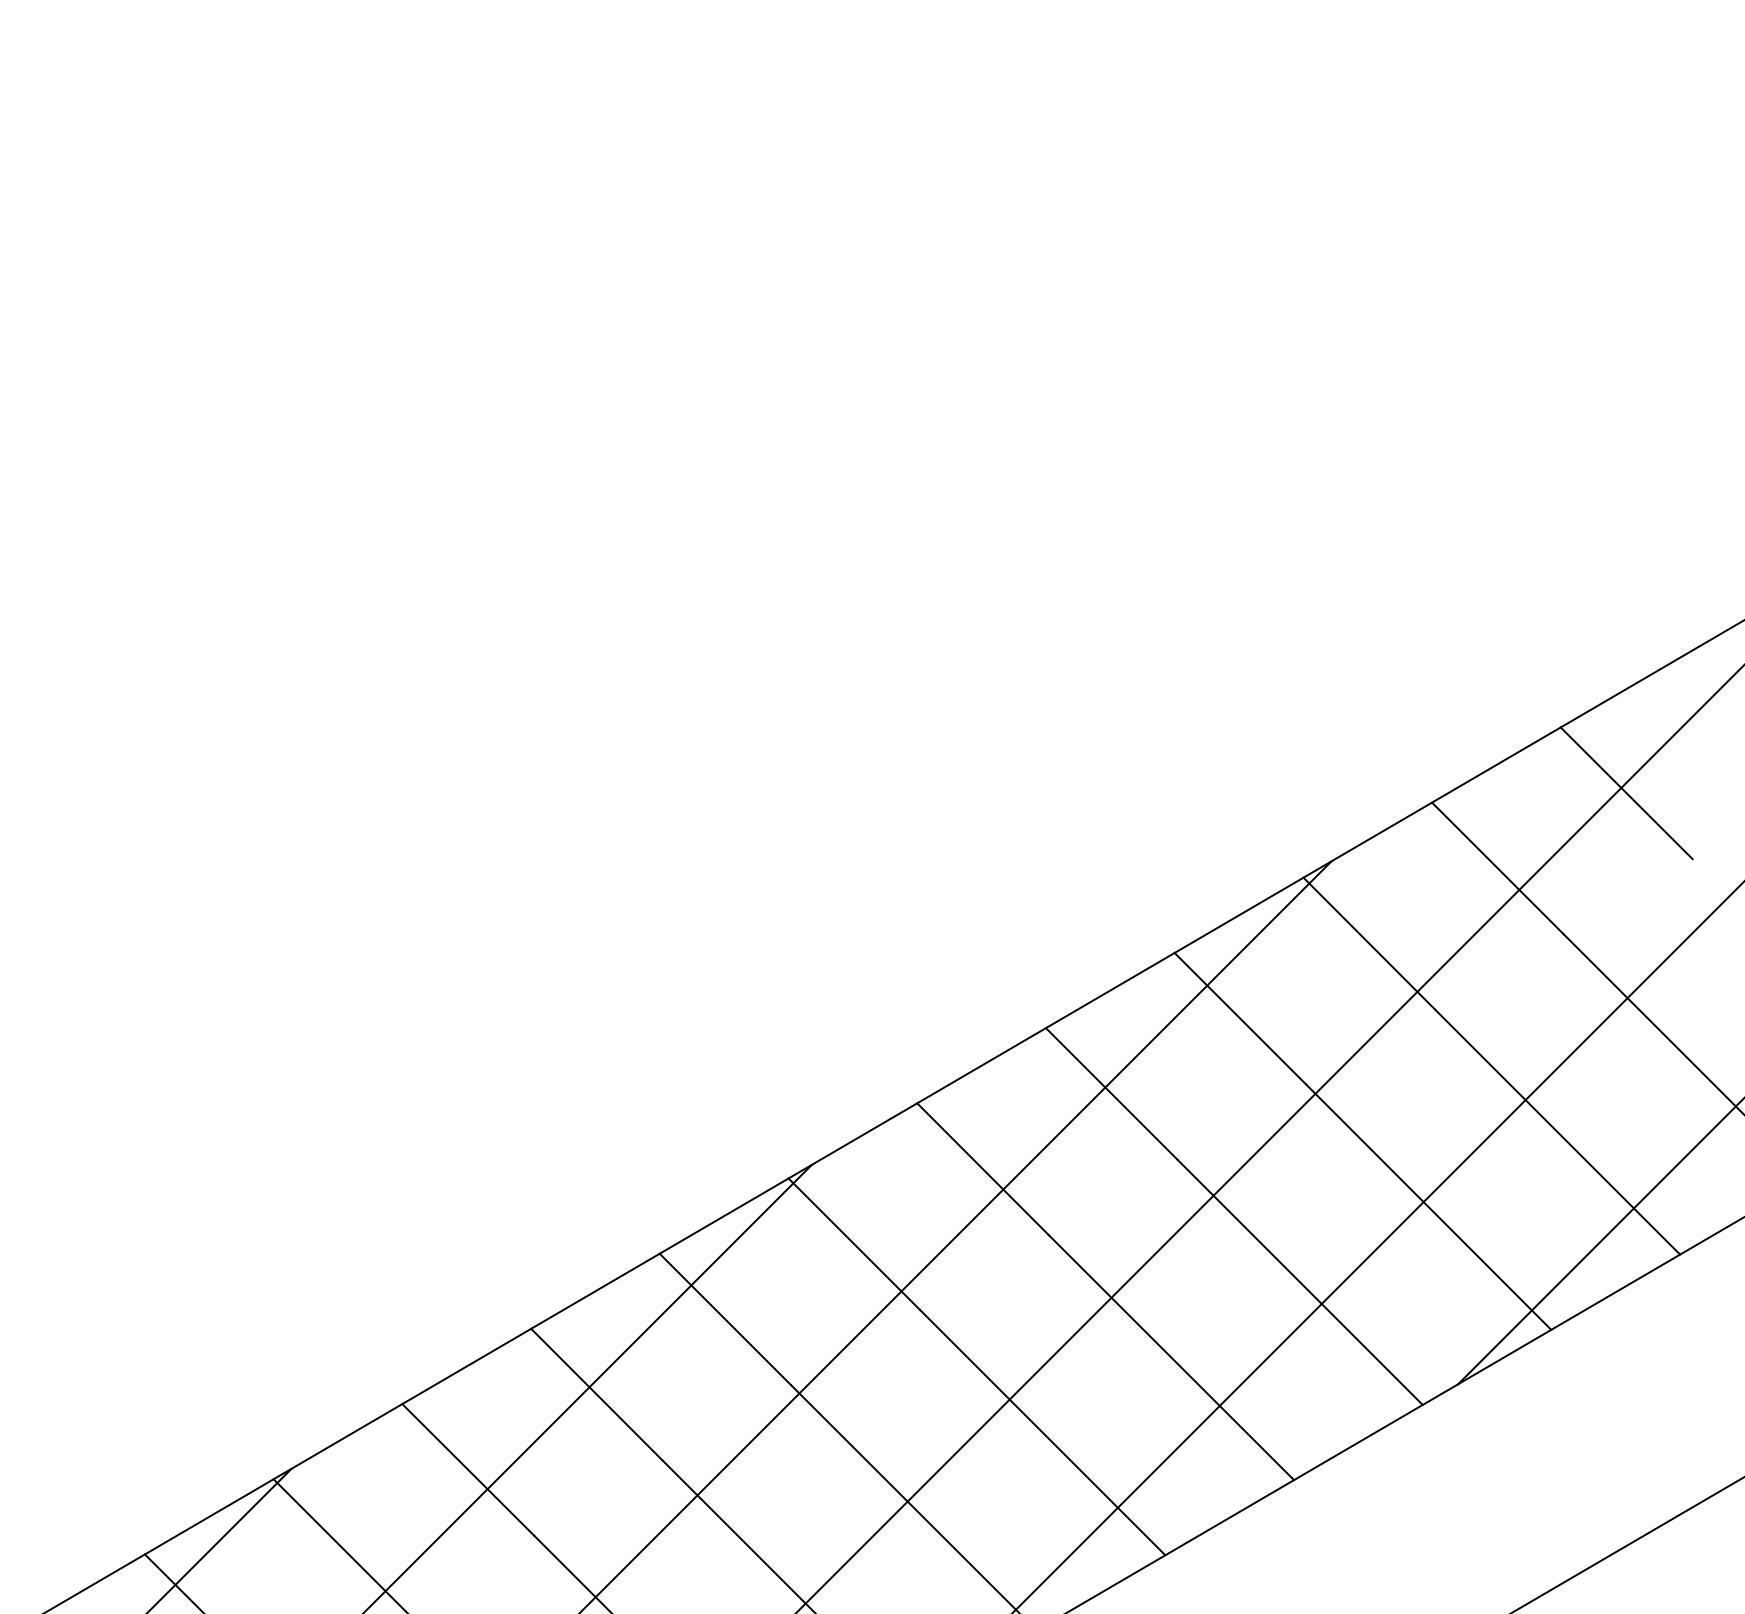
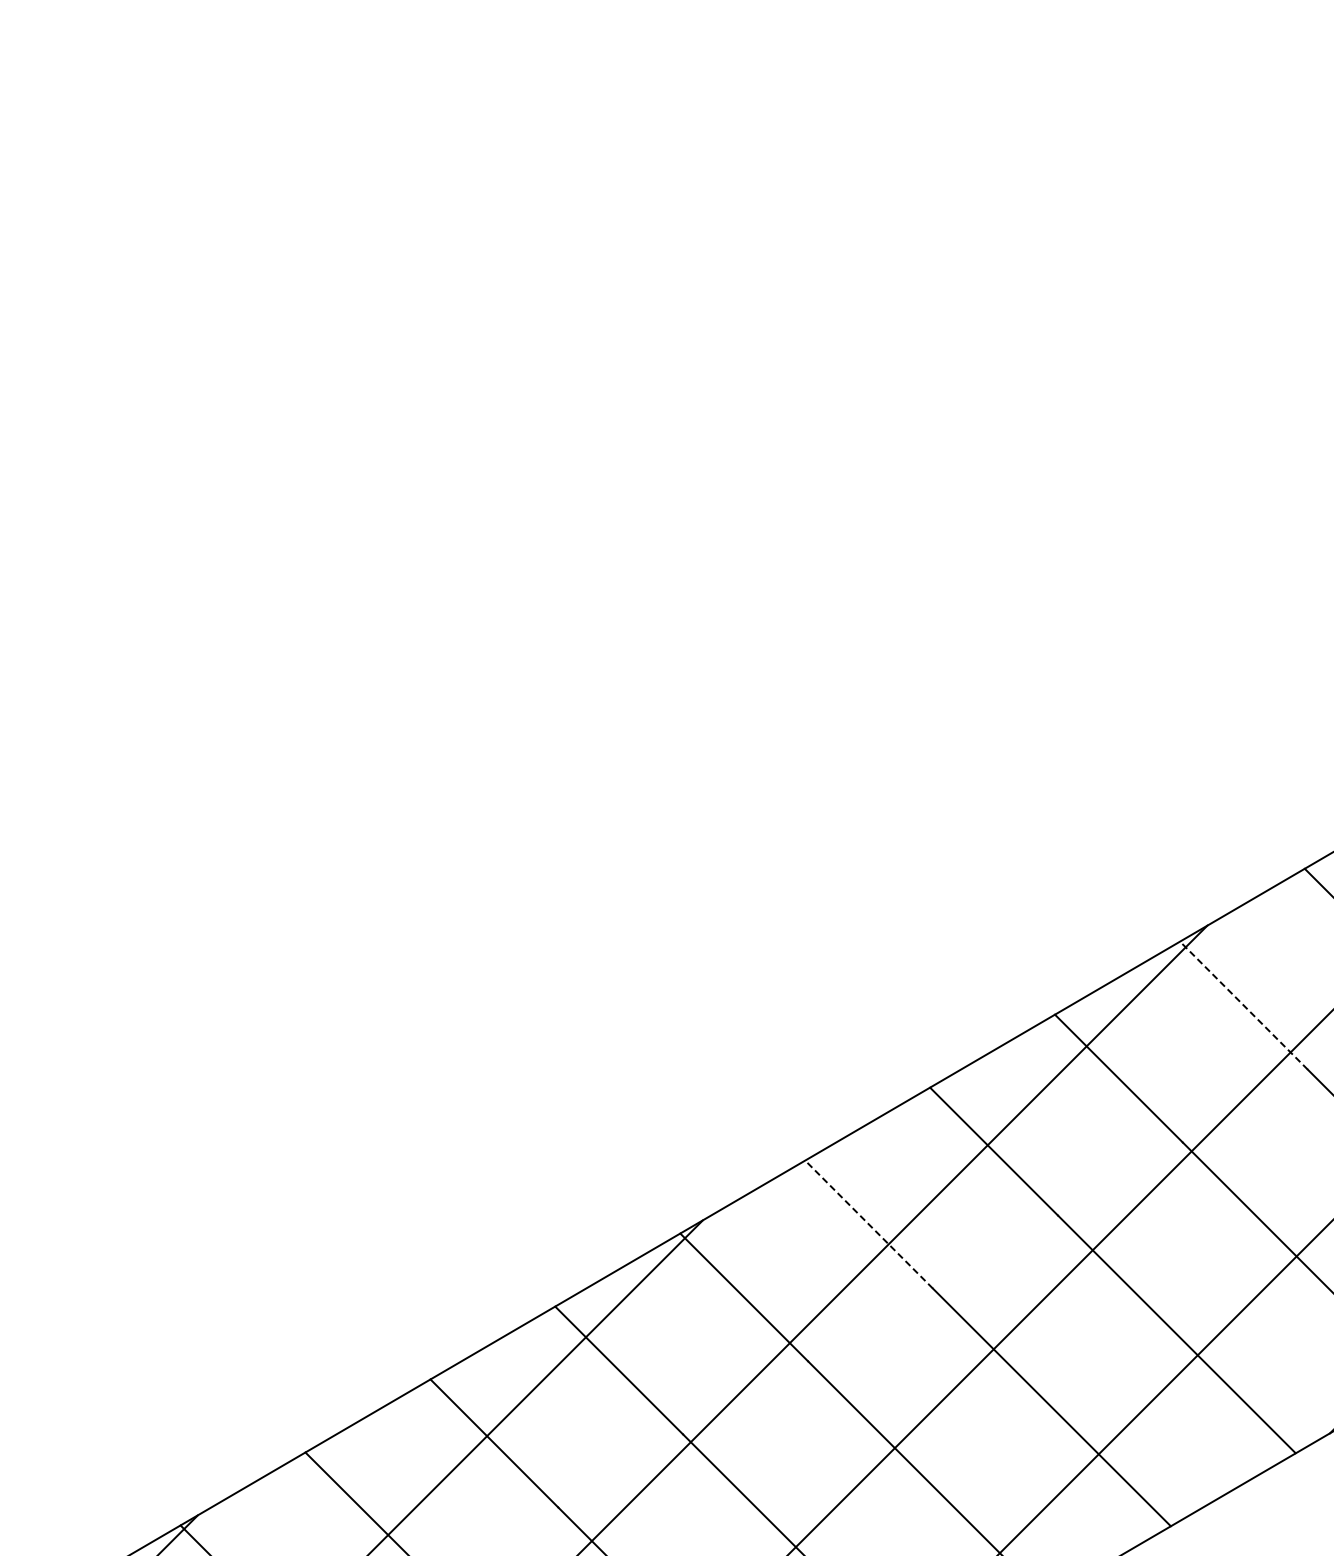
line: (1368, 943) -> (1243, 1005), solid -> dashed
line: (982, 1168) -> (868, 1223), solid -> dashed

